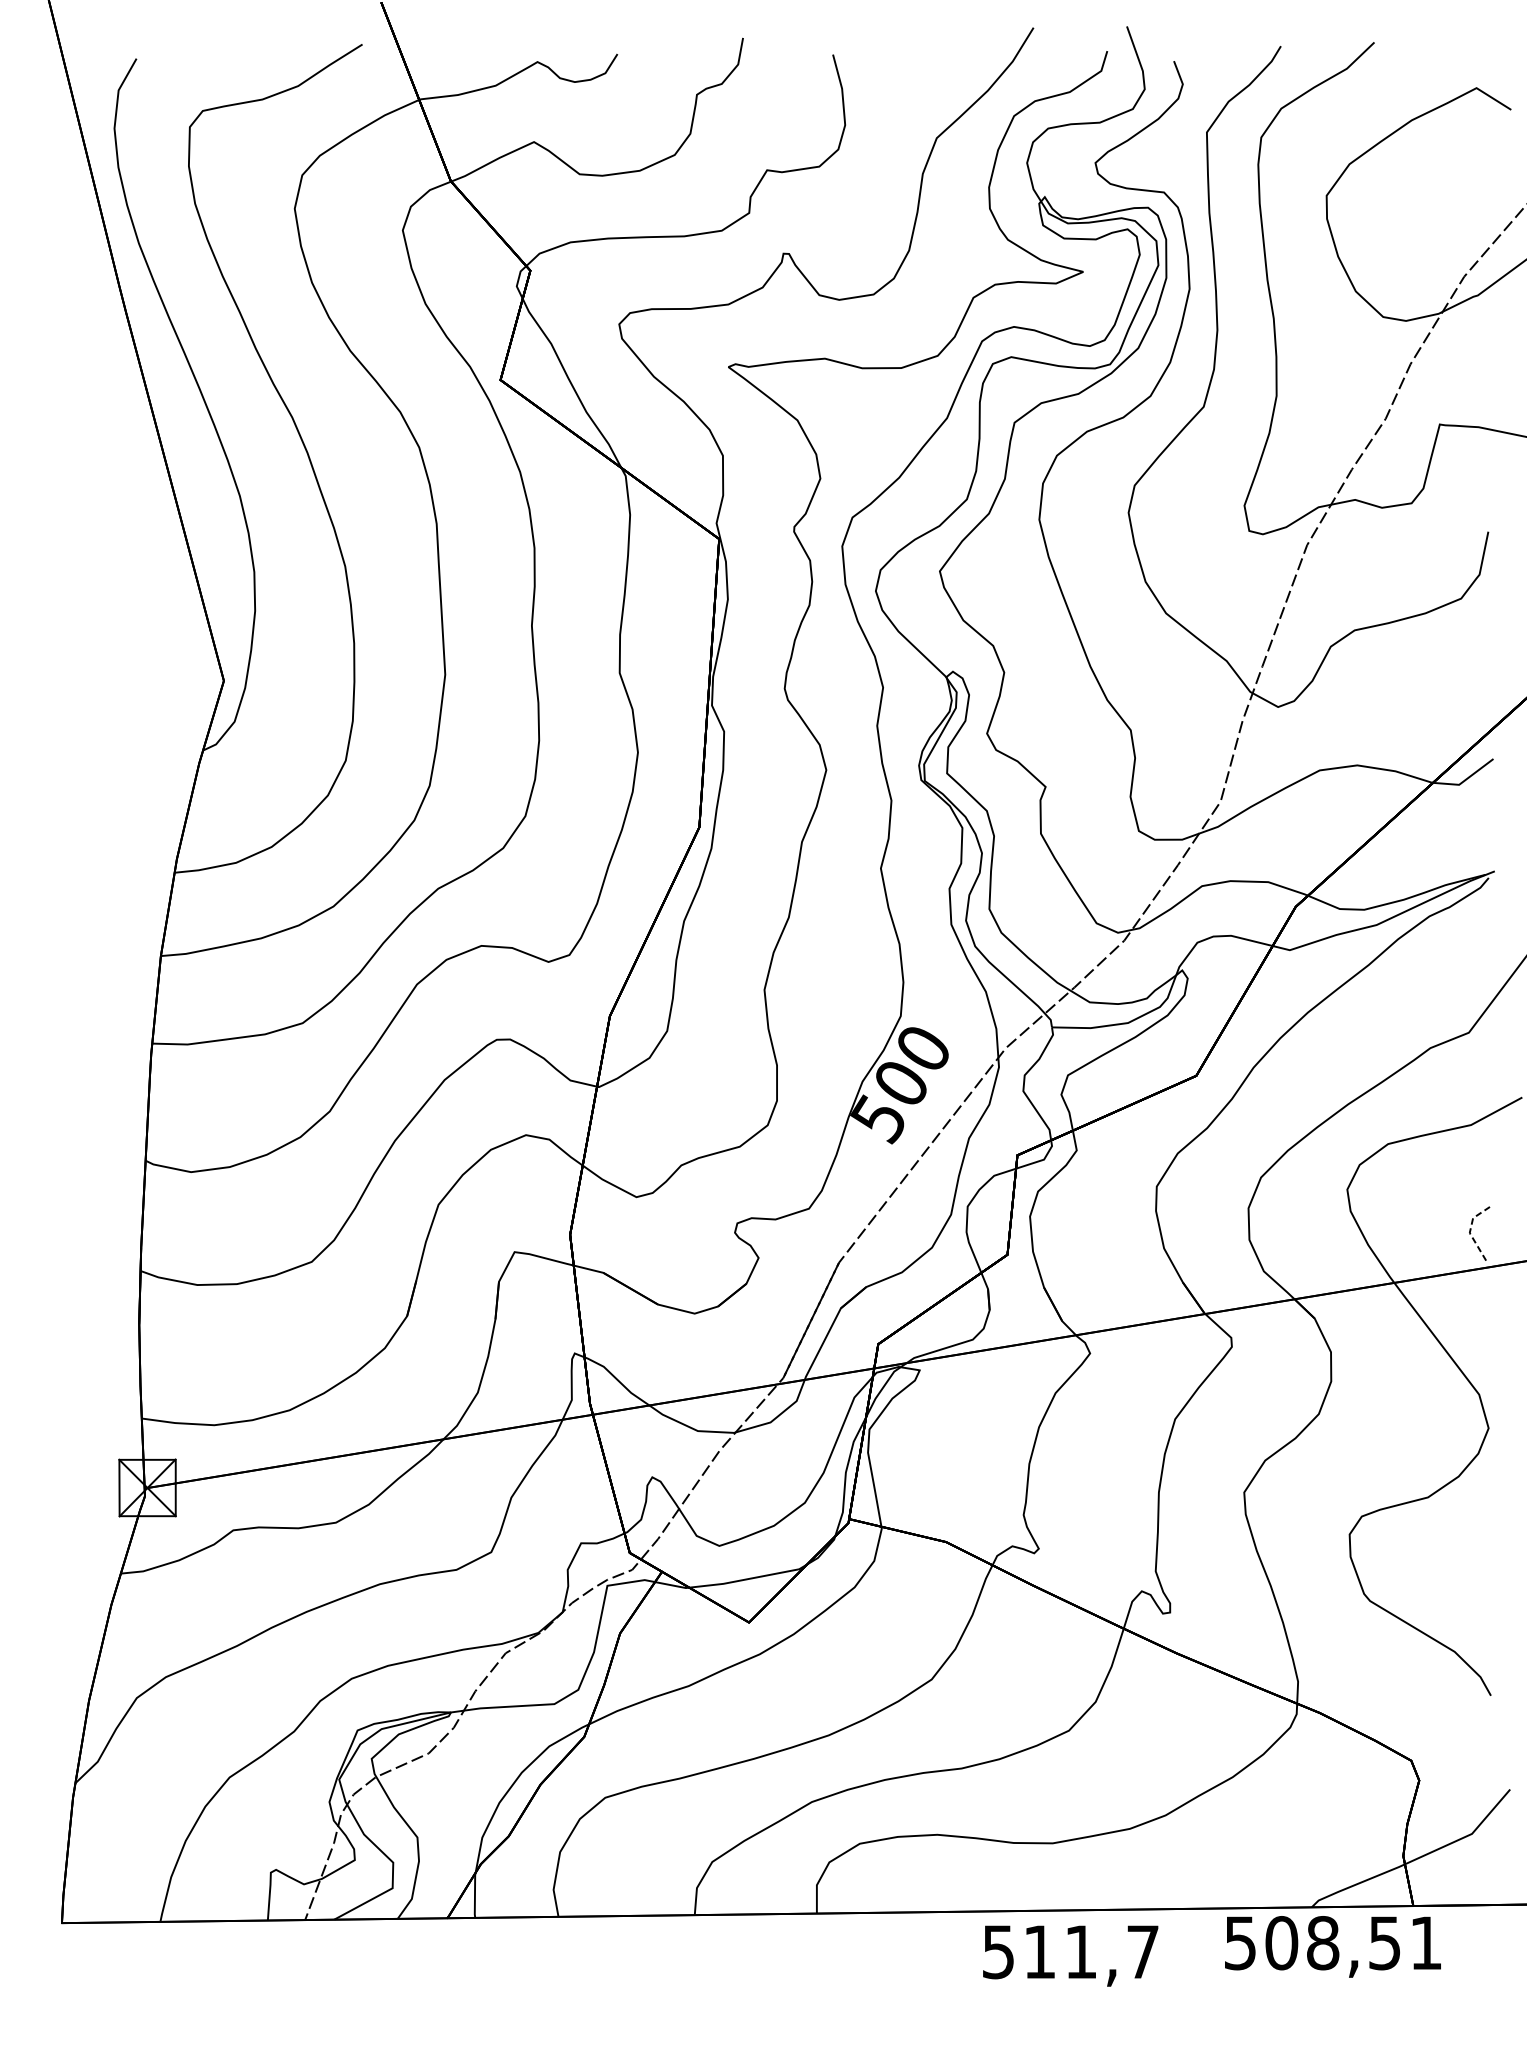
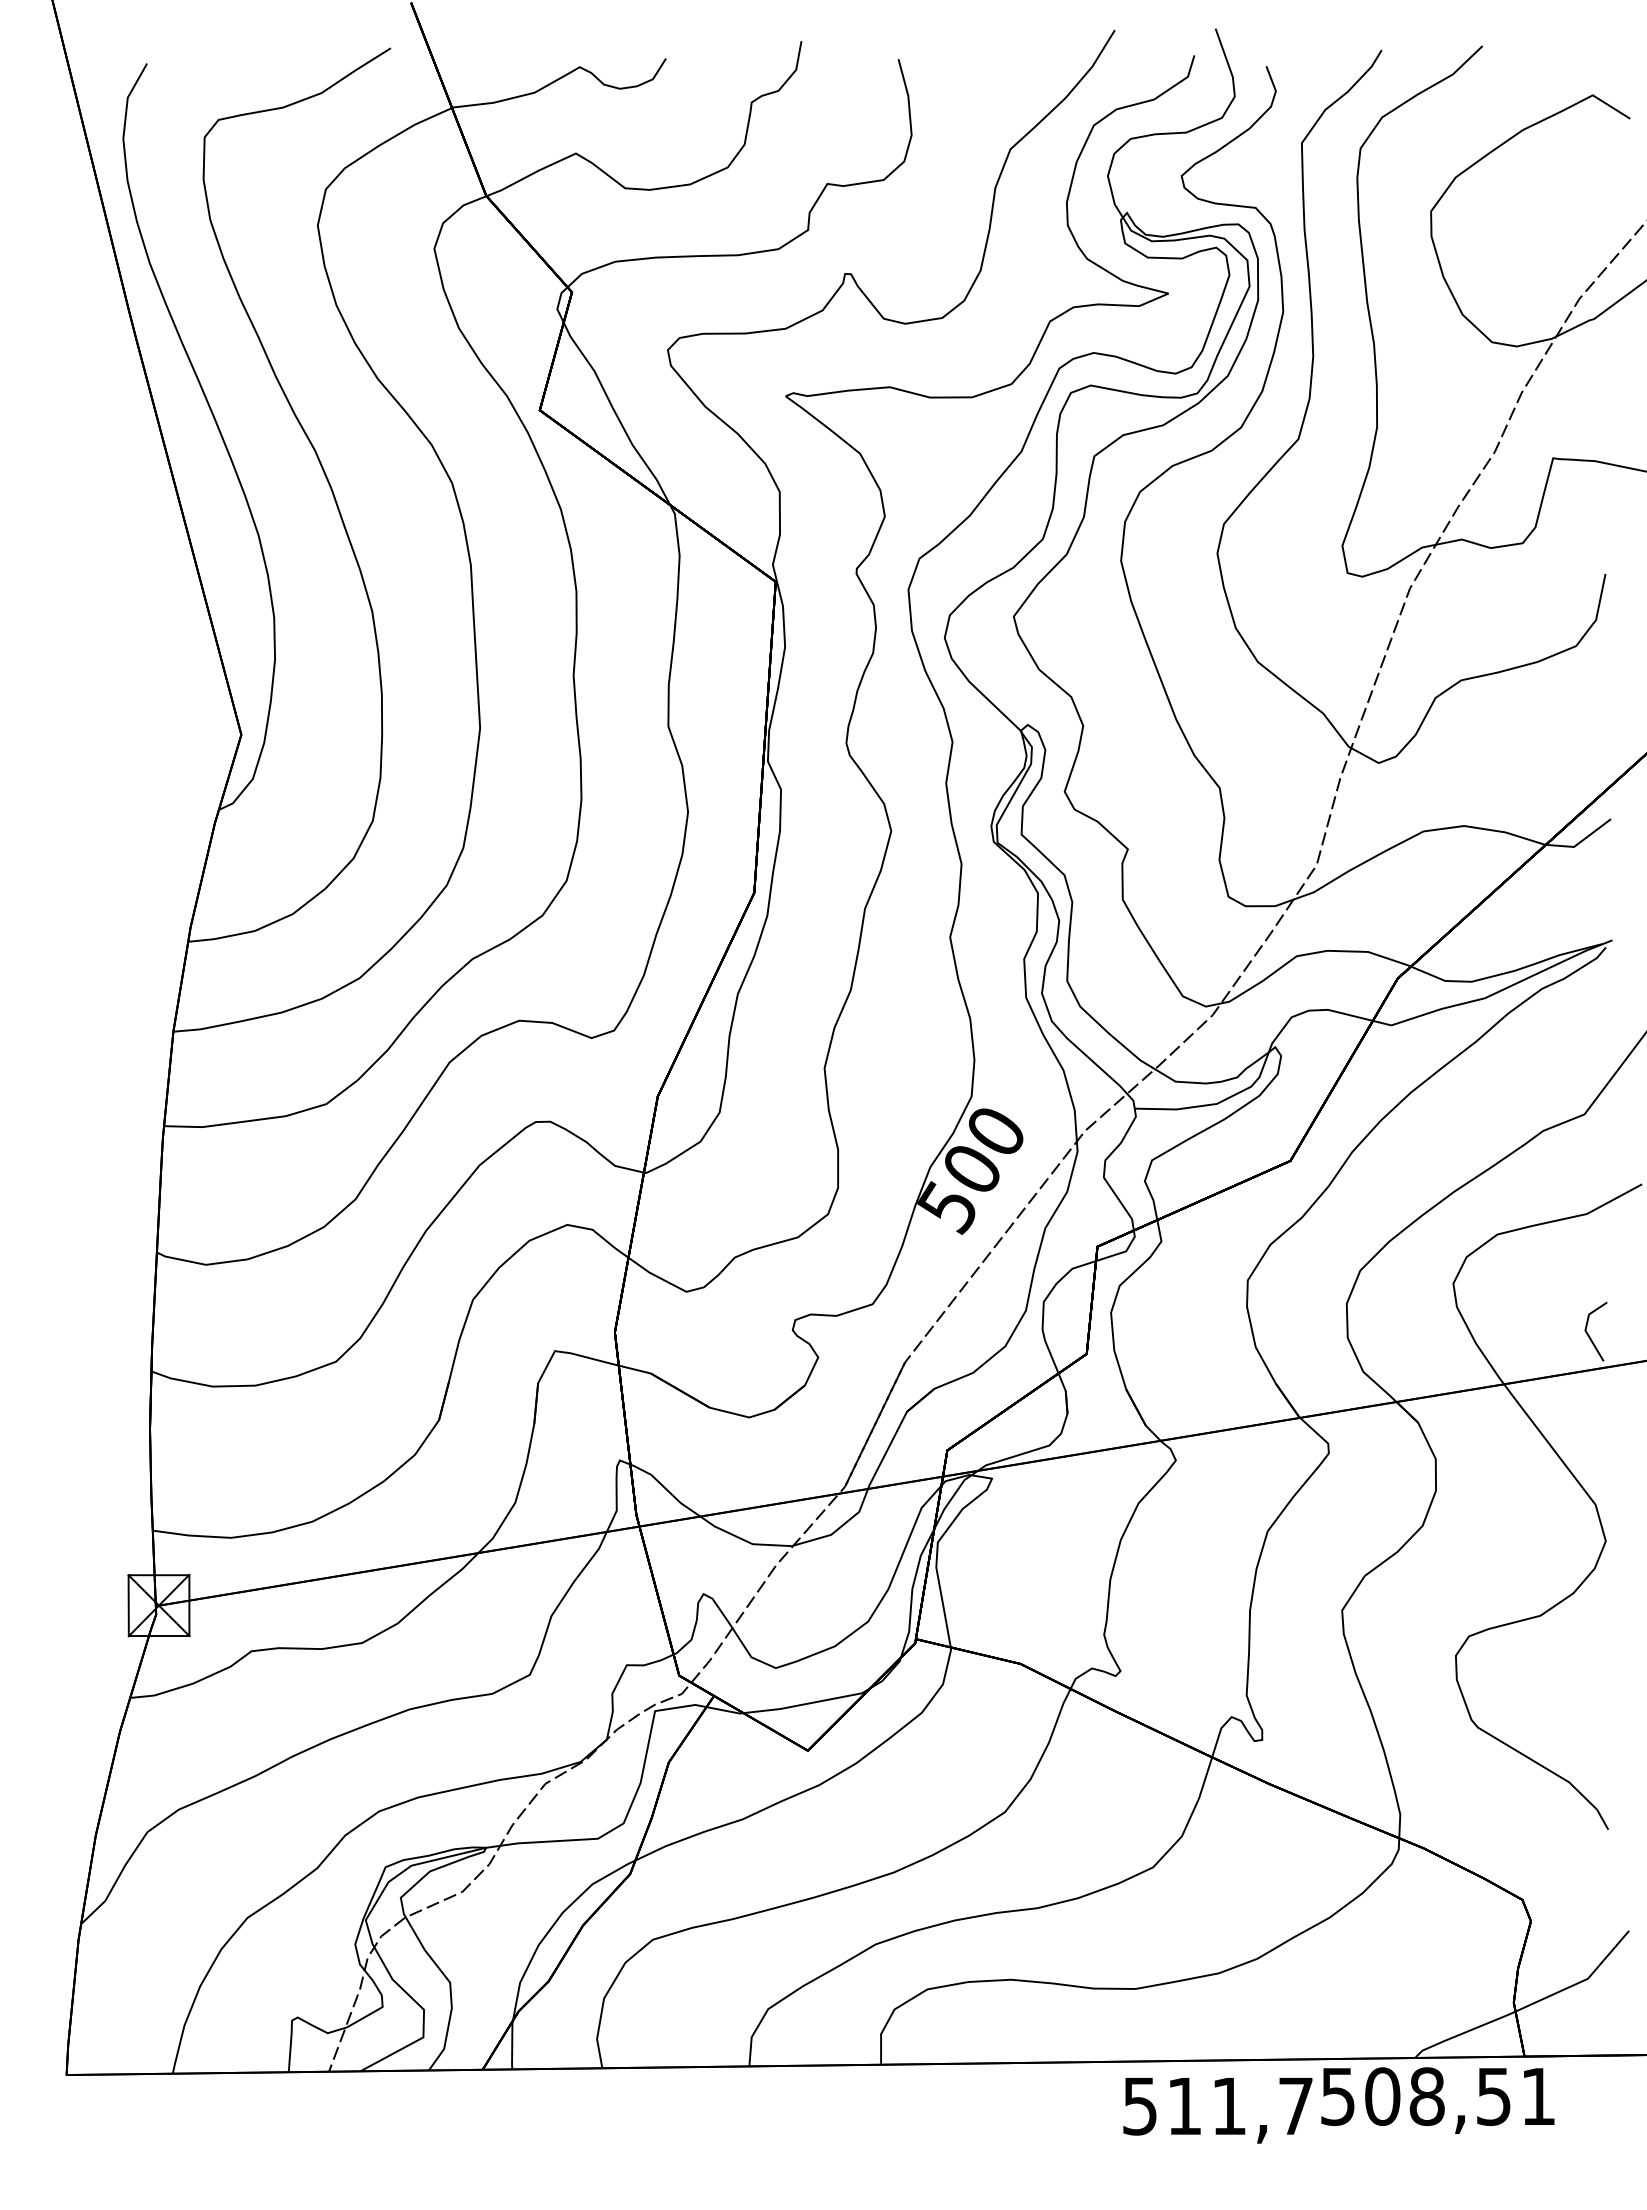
line: (1469, 1232) -> (1585, 1329), dashed -> solid
text: (1070, 1955) -> (1217, 2110), moved

